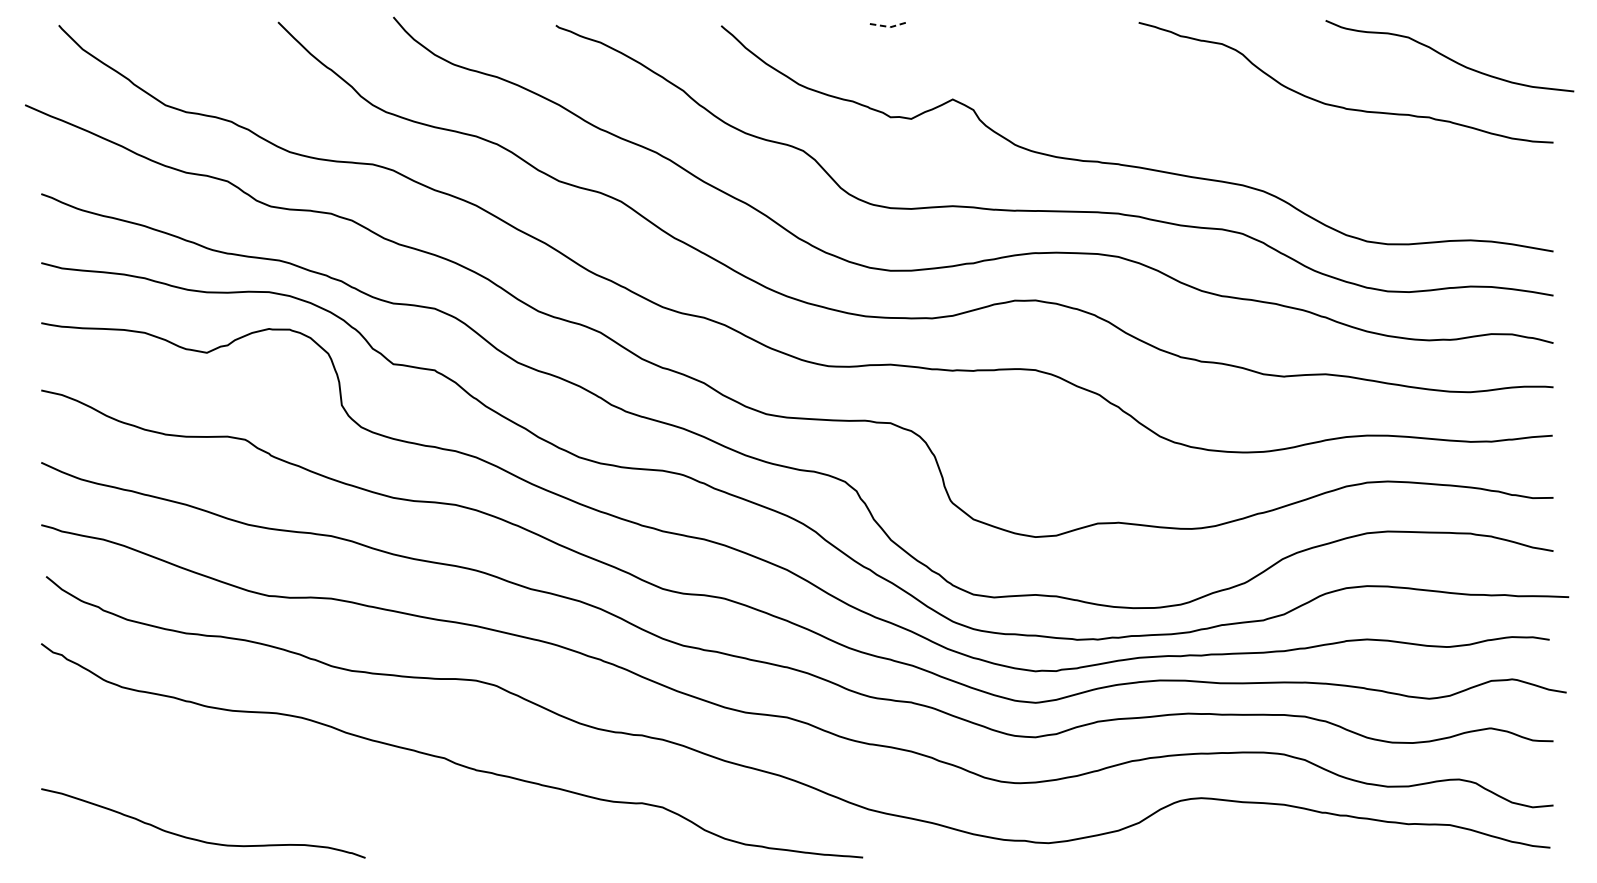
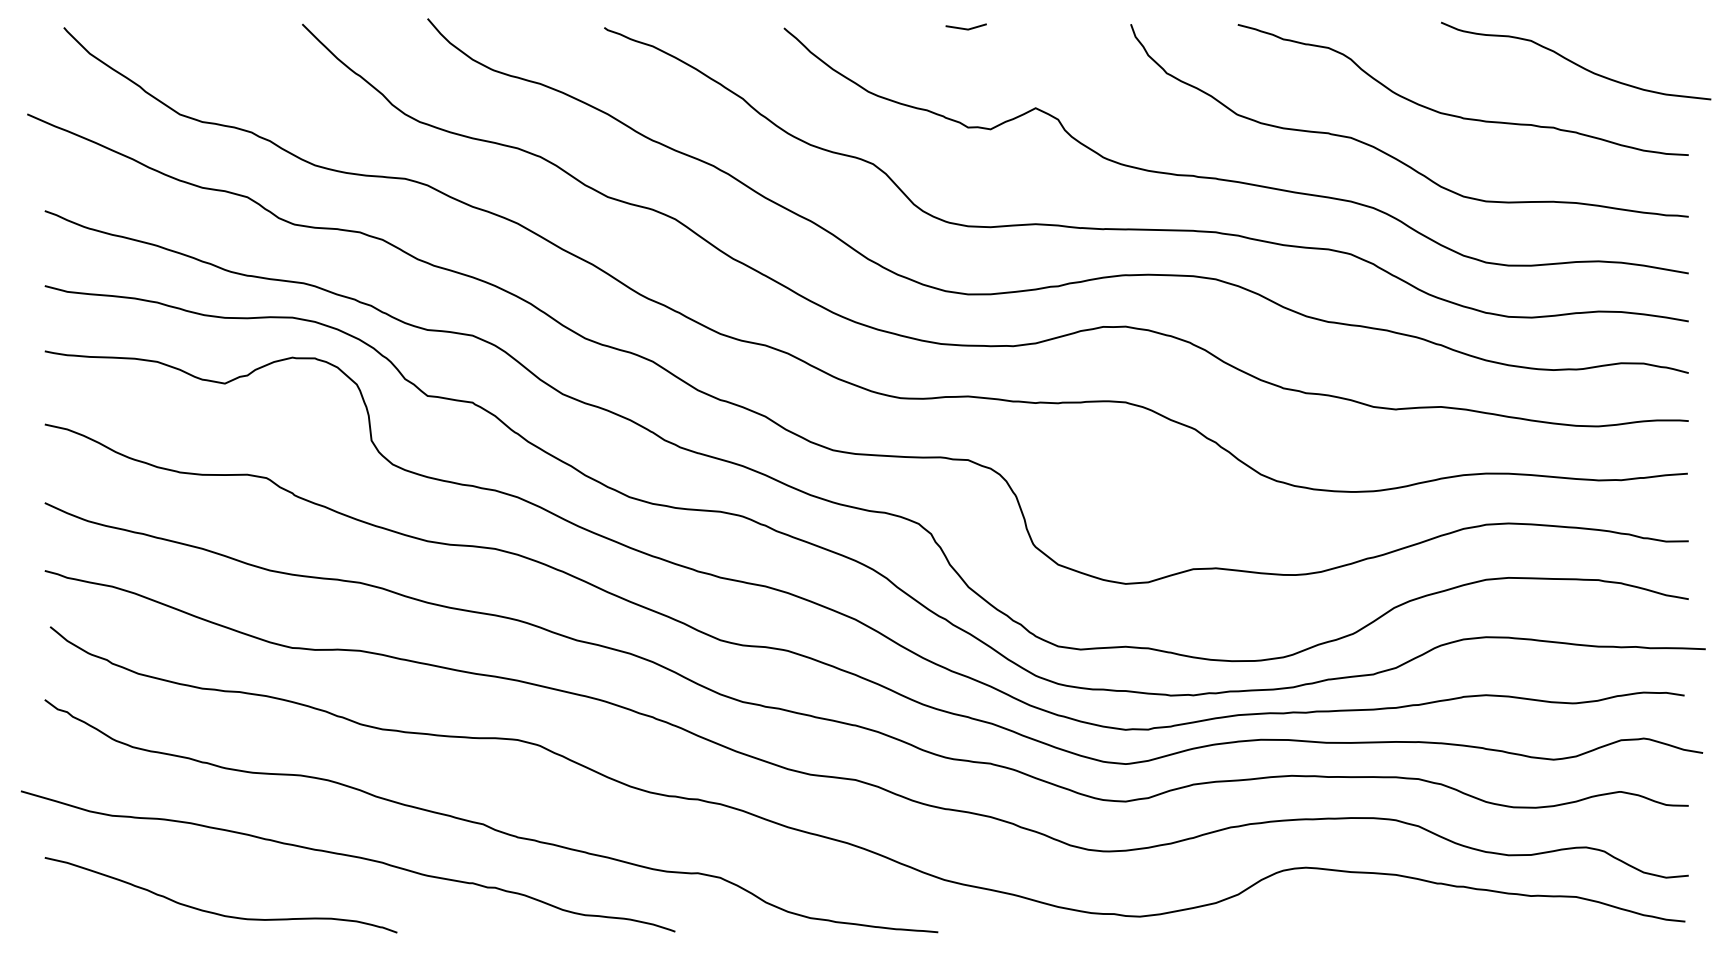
line: (890, 27) -> (967, 29), dashed -> solid
curve: (1277, 141) -> (1388, 153), added
curve: (319, 787) -> (347, 856), added

